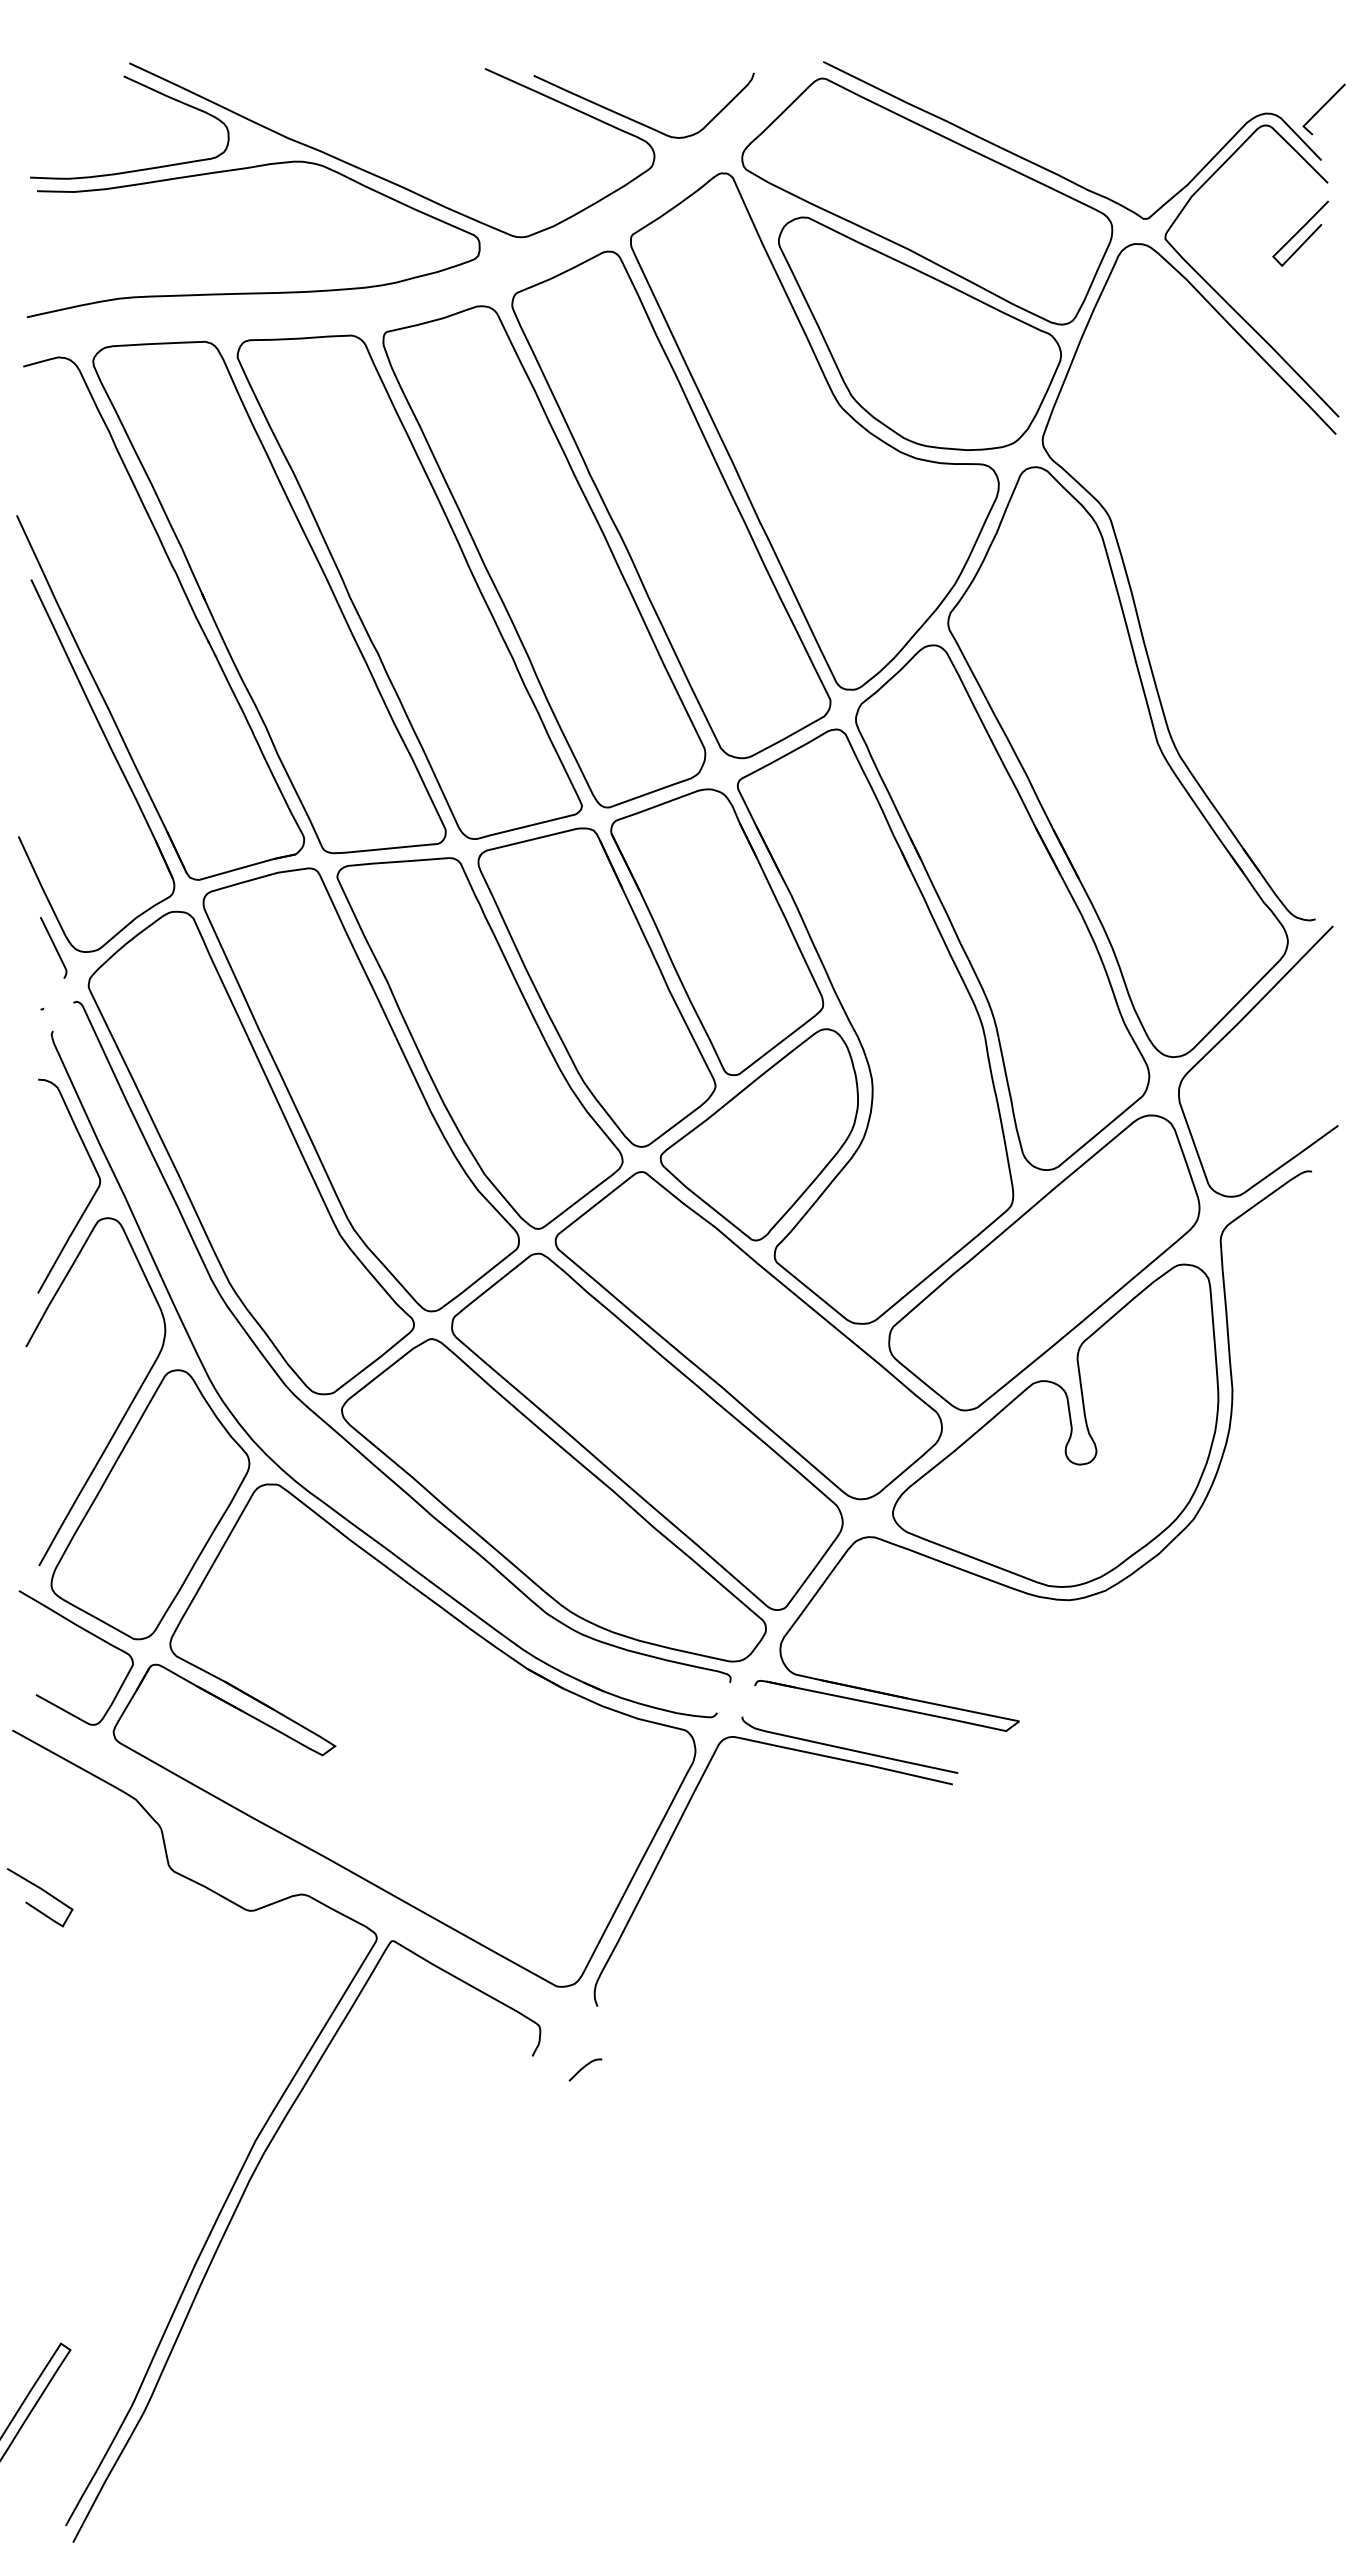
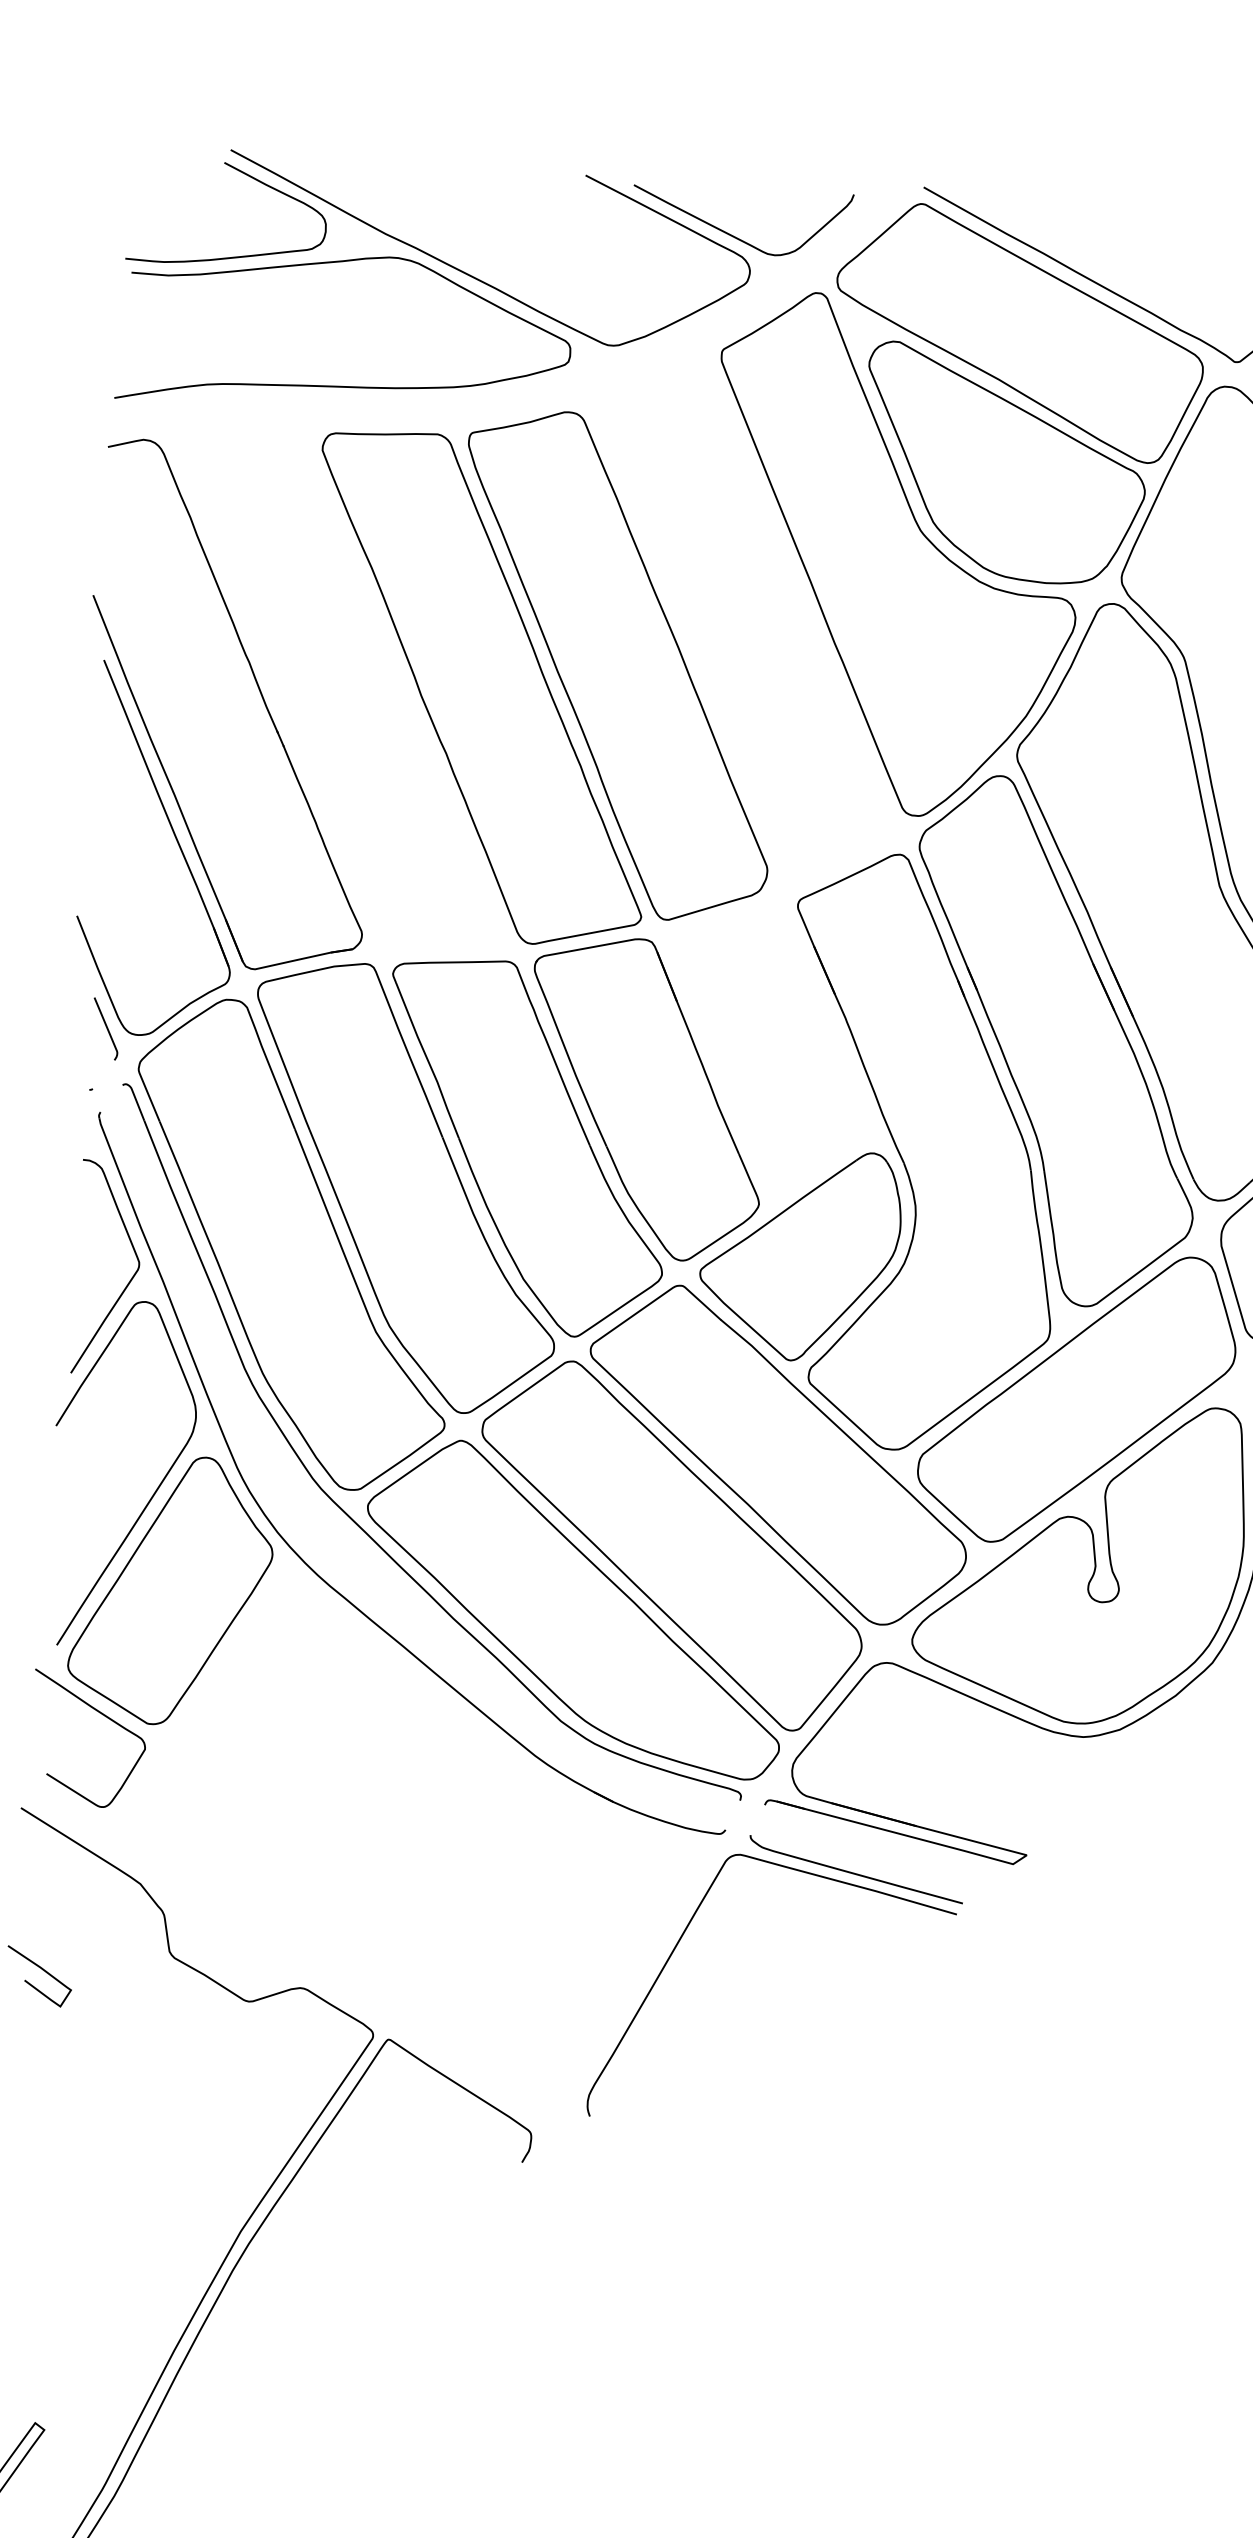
part: (671, 504) -> (747, 620), removed
curve: (321, 570) -> (394, 667), removed
part: (717, 932) -> (769, 1050), removed
part: (404, 1735) -> (412, 1835), removed
curve: (585, 2067) -> (574, 2176), removed

